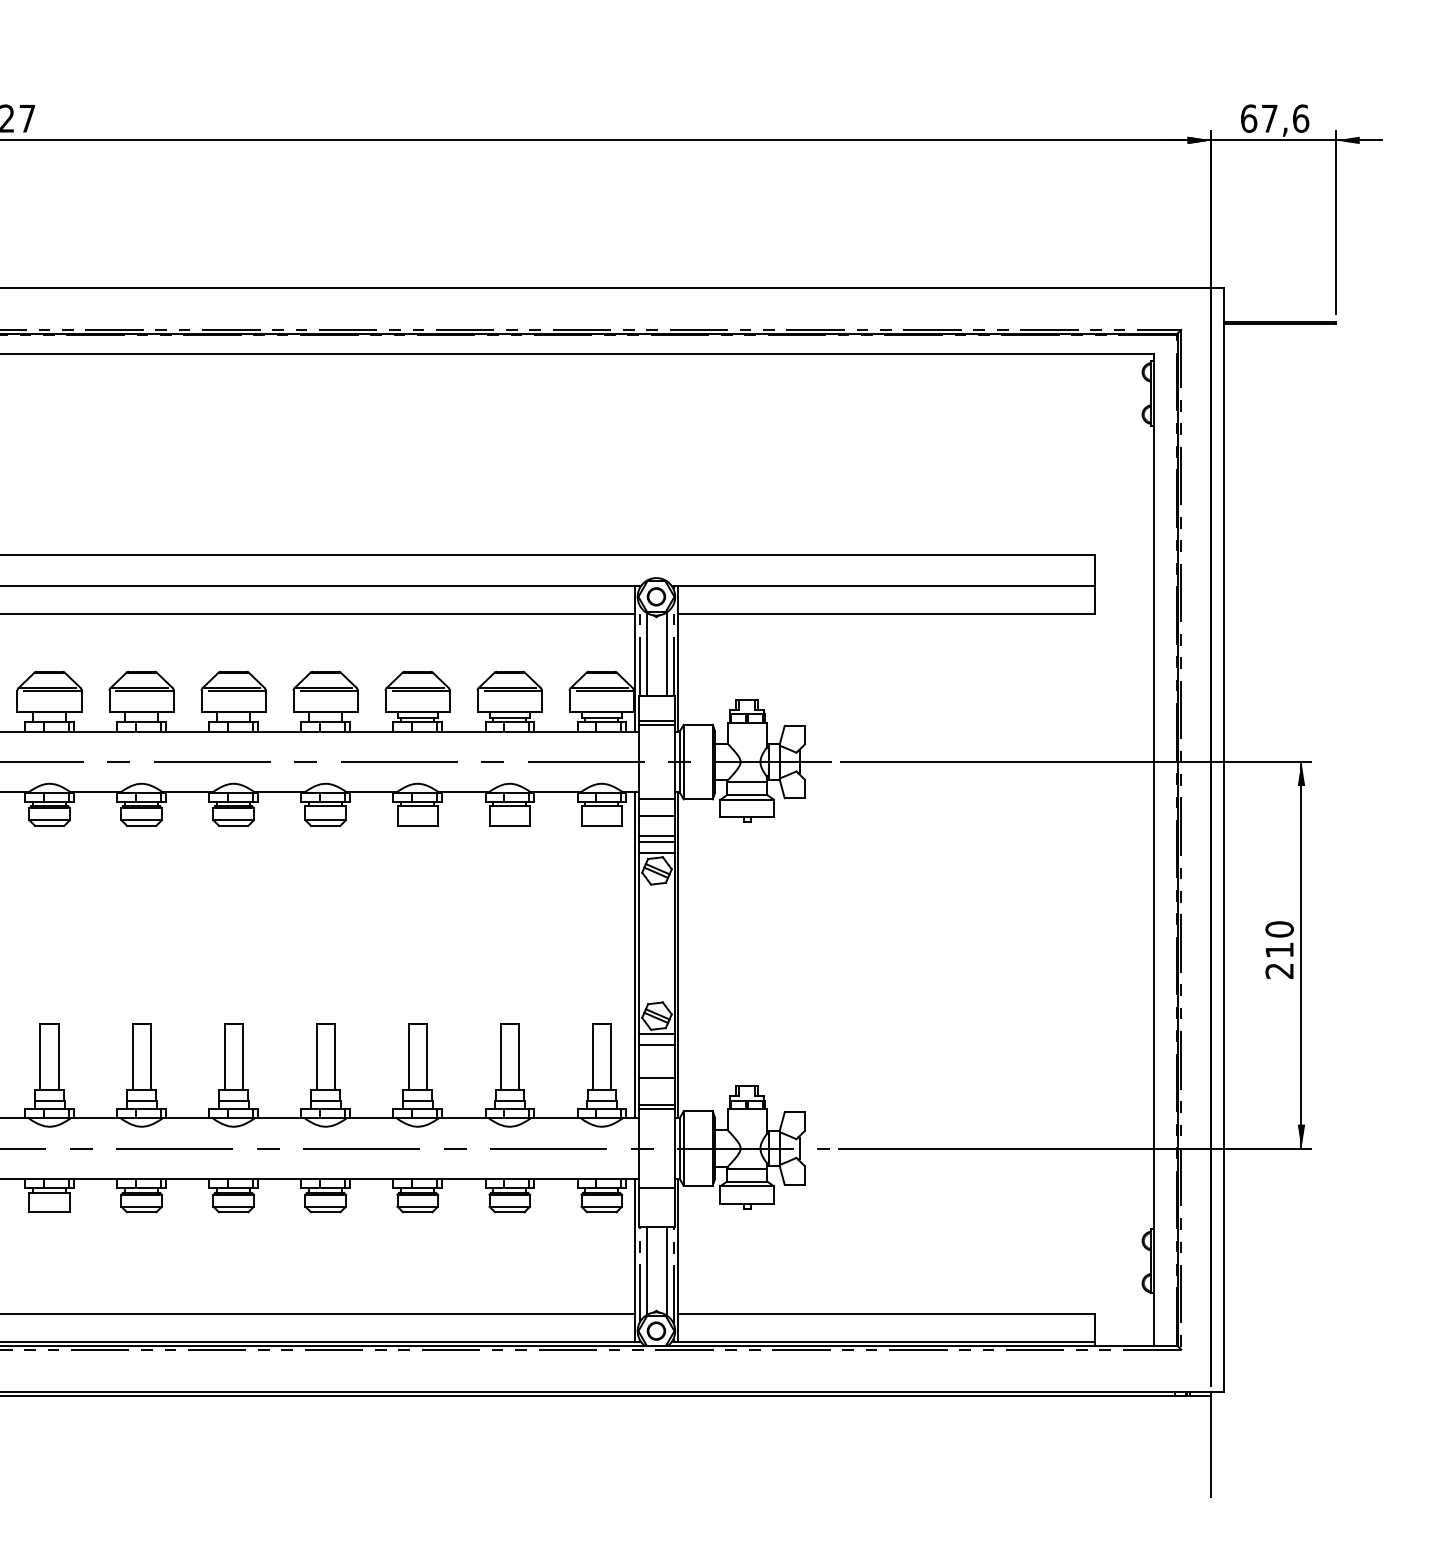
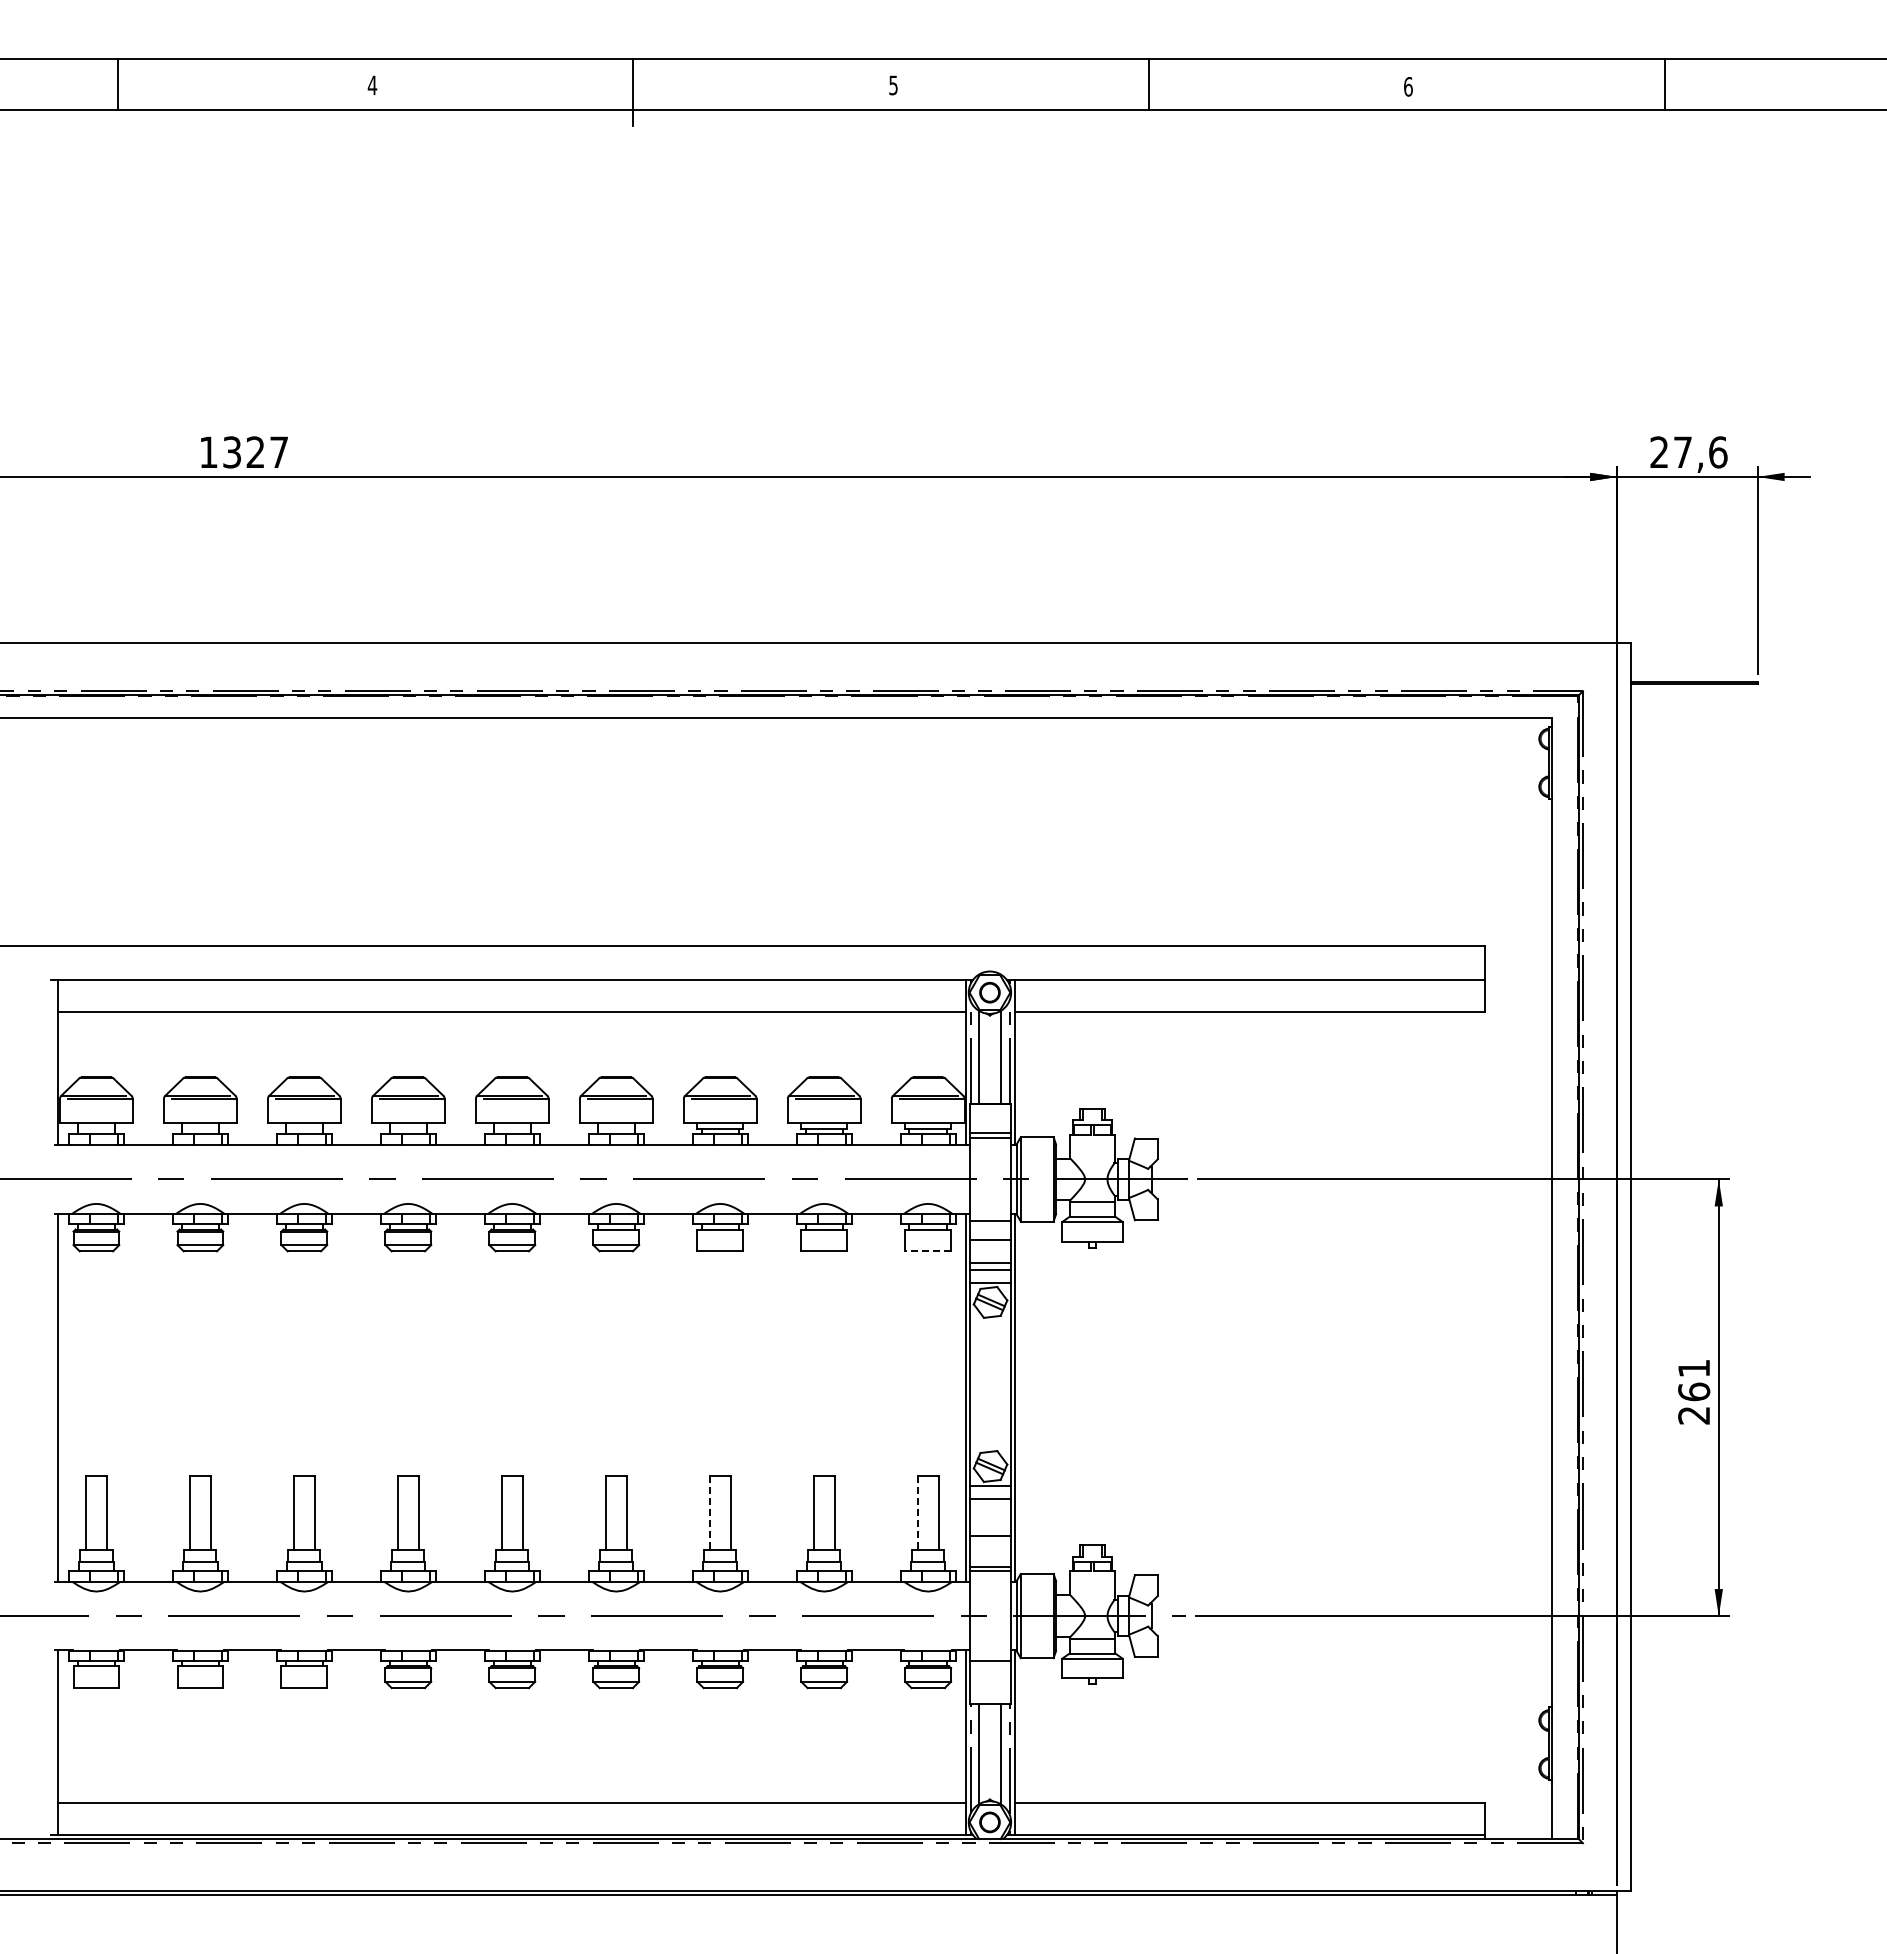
text: (1248, 118) -> (1659, 452), 67,6 -> 27,6
line: (602, 825) -> (928, 1251), solid -> dashed
text: (1279, 940) -> (1694, 1380), 210 -> 261
line: (408, 1057) -> (709, 1513), solid -> dashed
line: (592, 1057) -> (917, 1513), solid -> dashed

